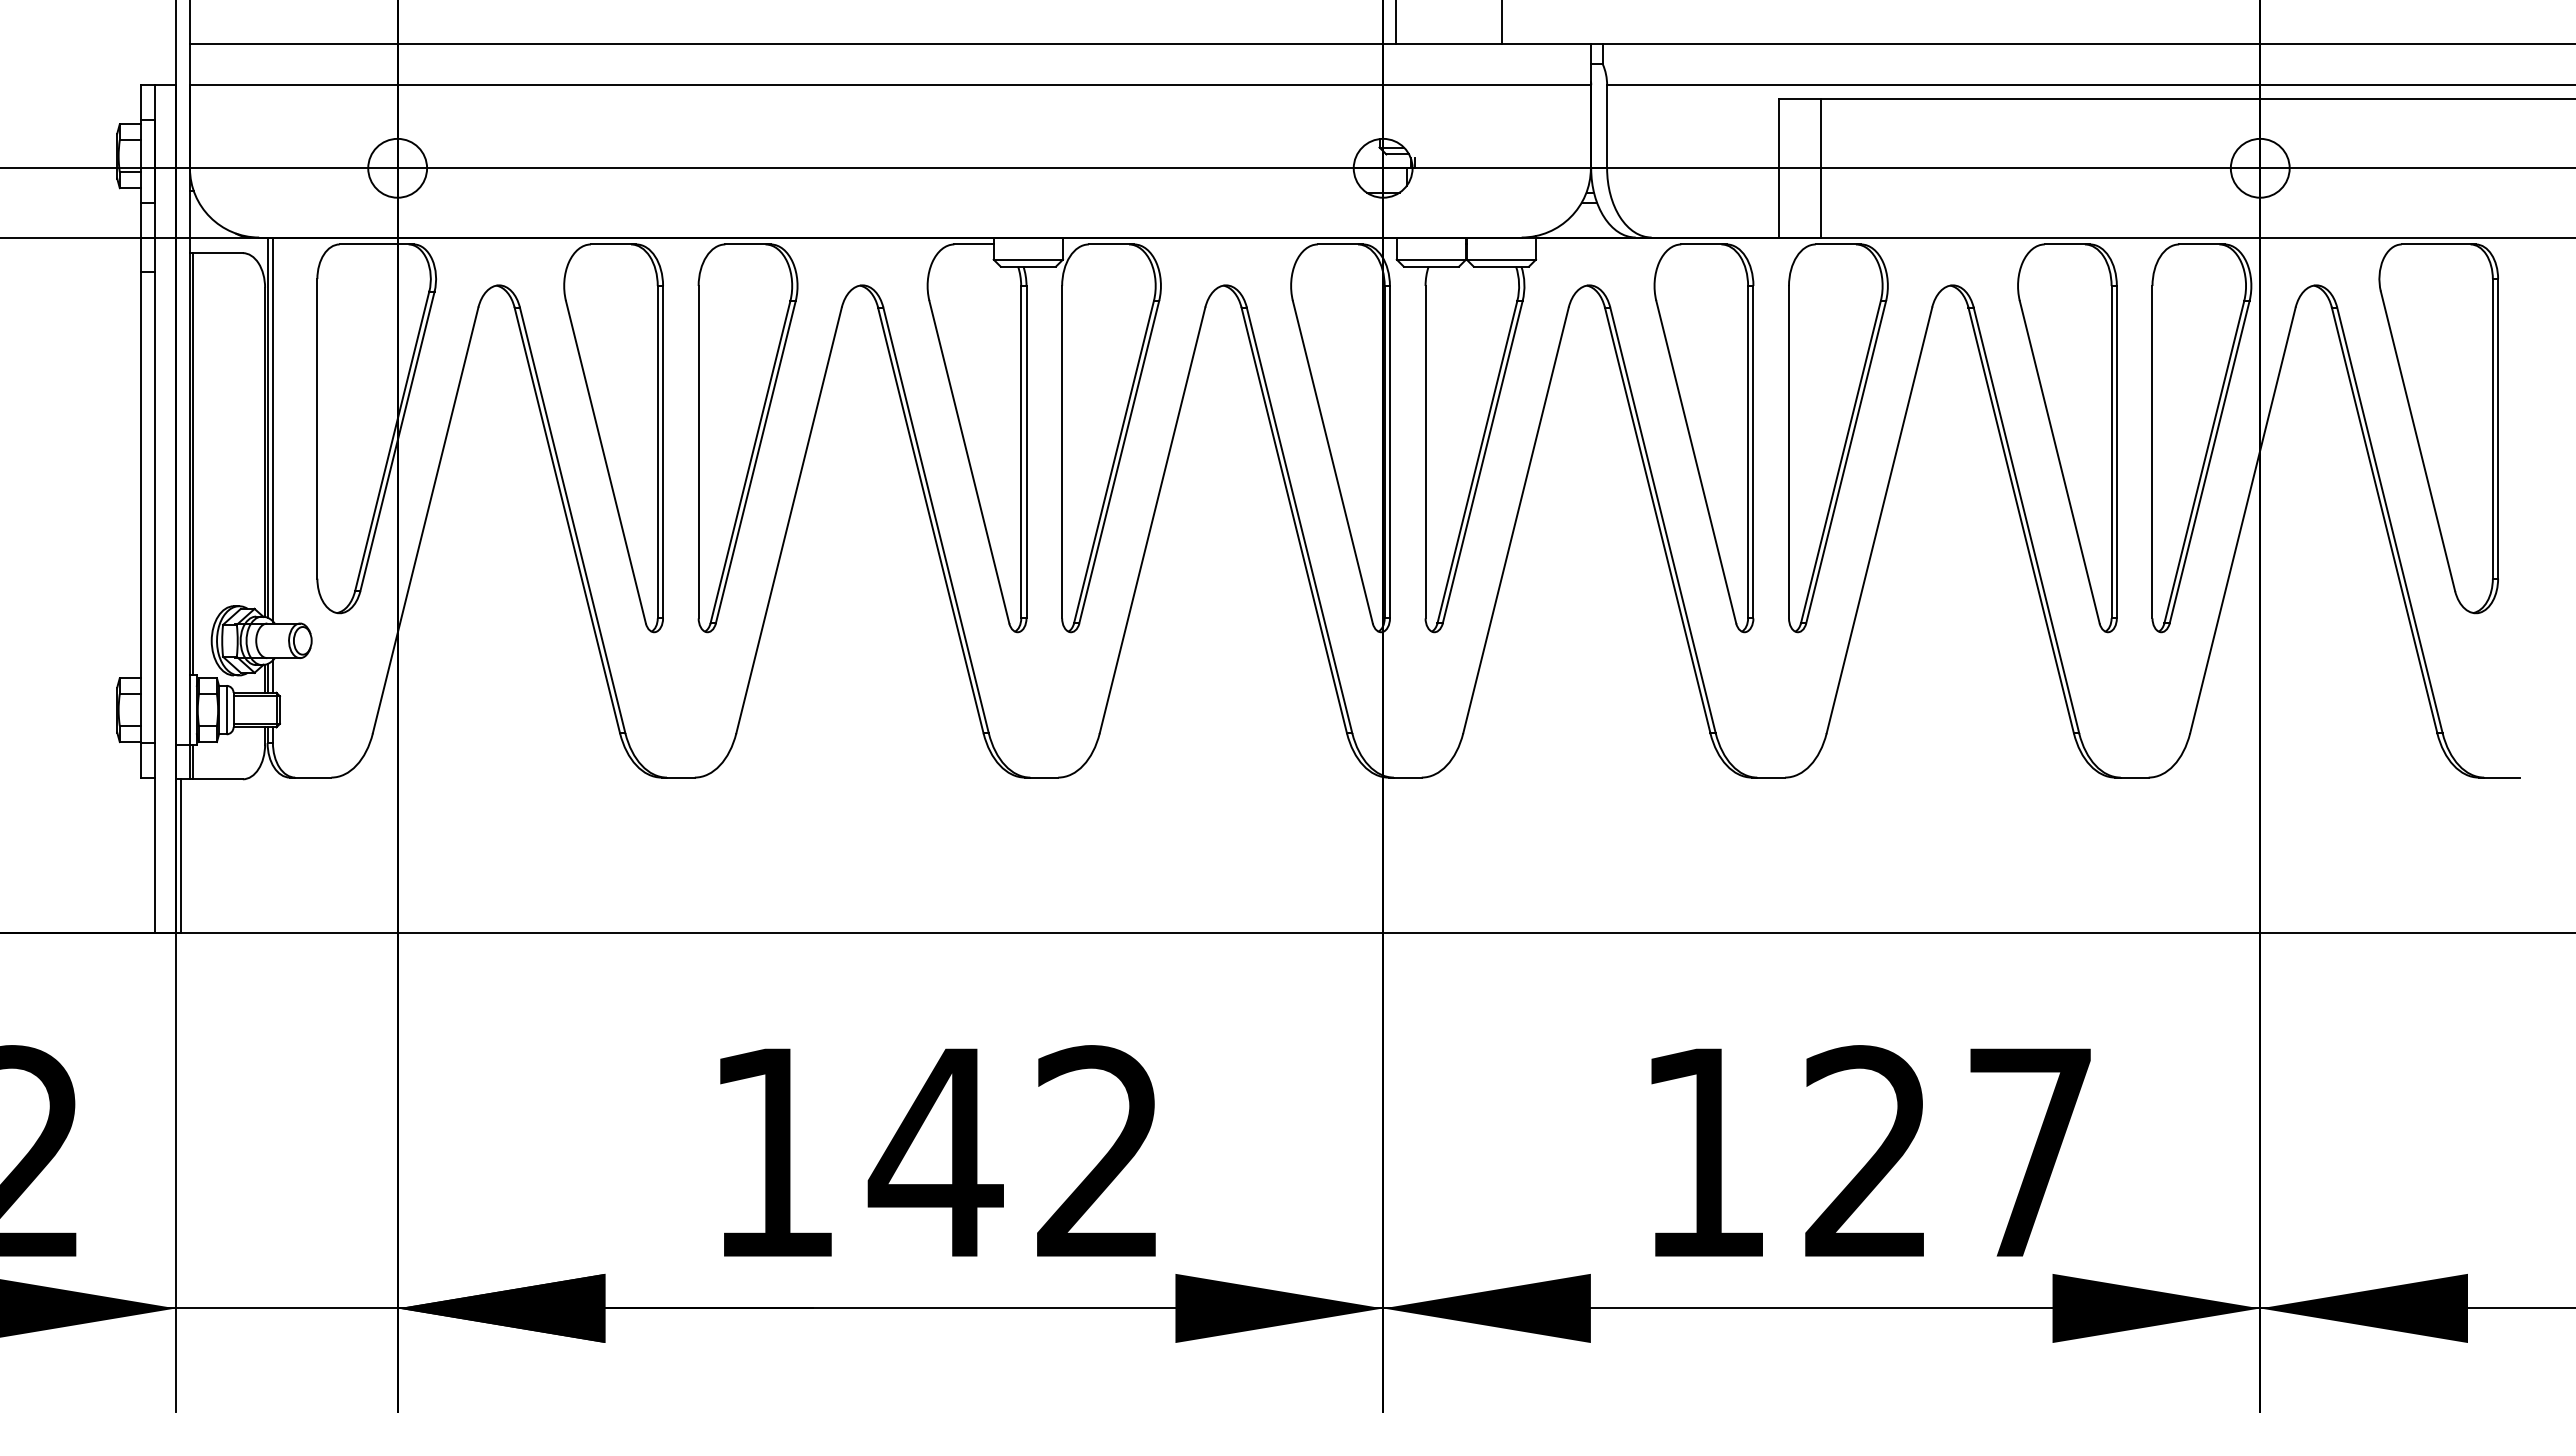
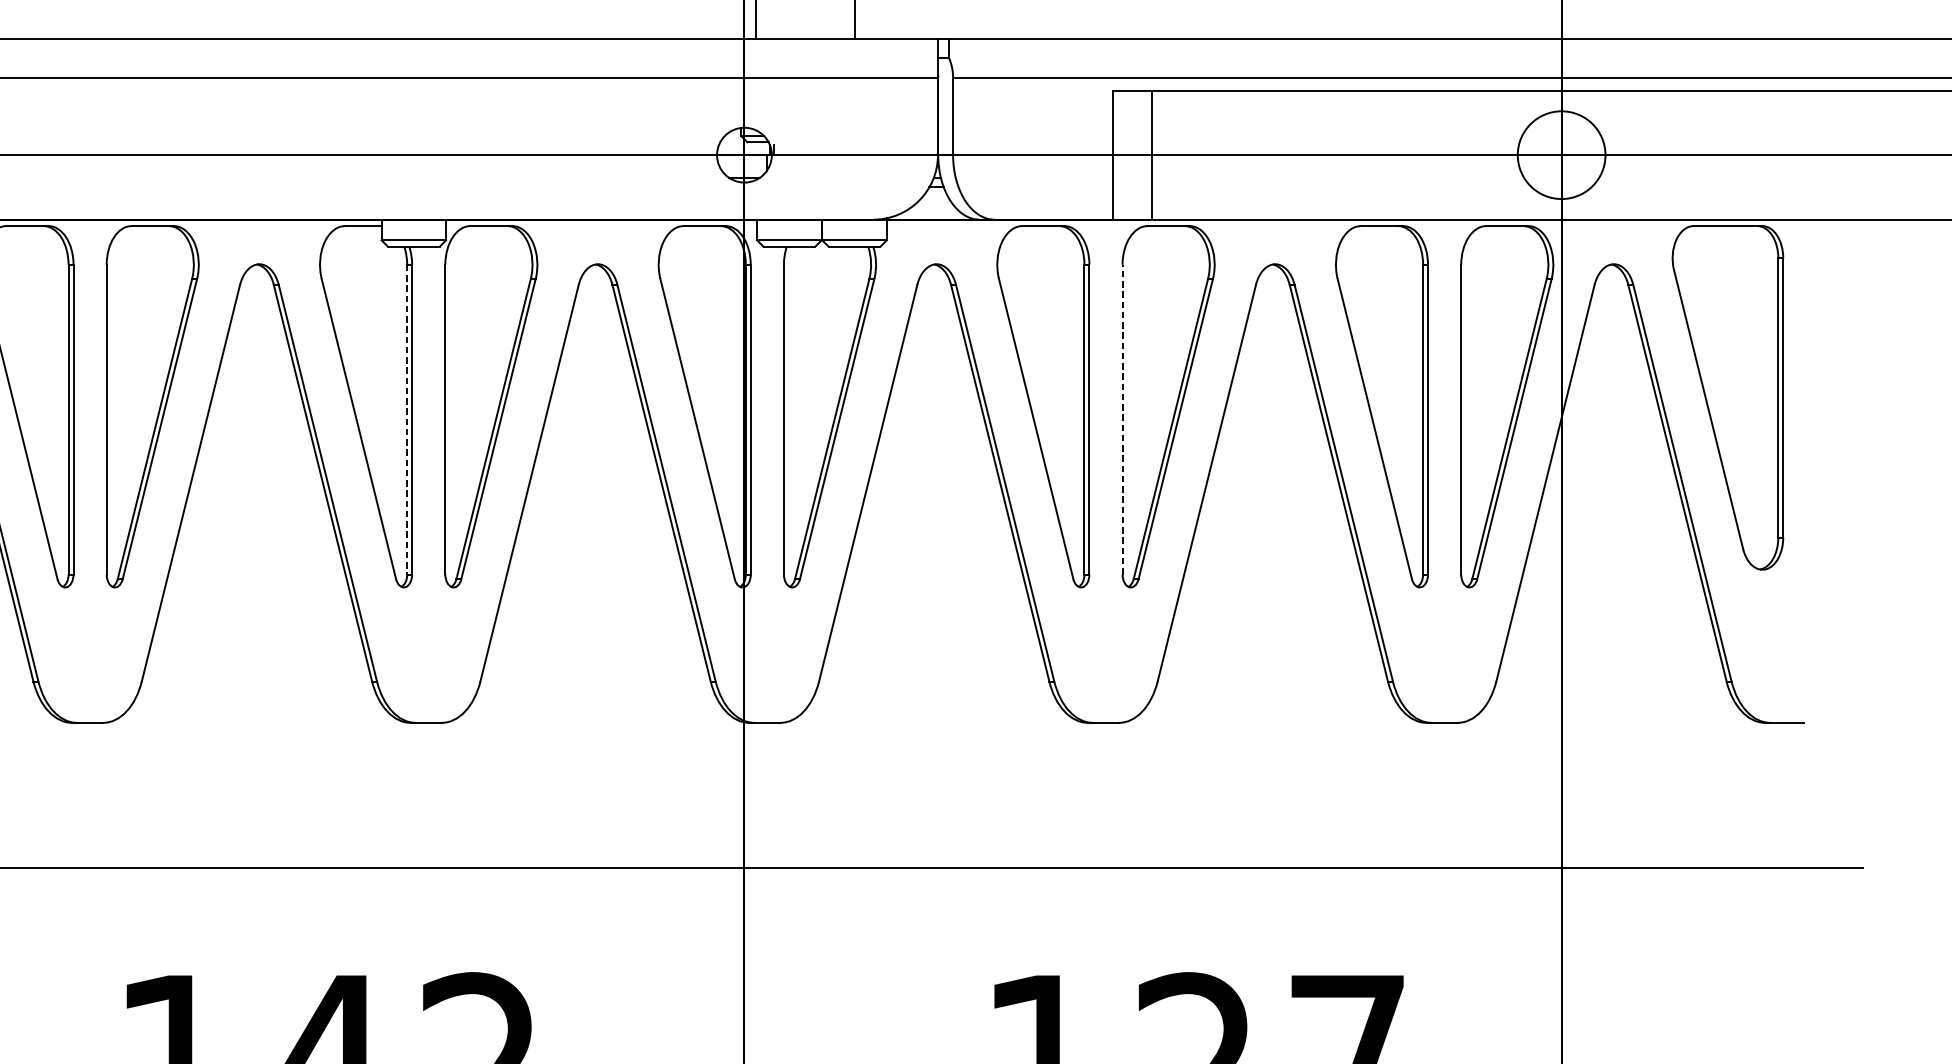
circle: (2259, 167) -> (1560, 154), size x1.6
line: (1789, 451) -> (1123, 419), solid -> dashed
line: (1021, 452) -> (407, 419), solid -> dashed

